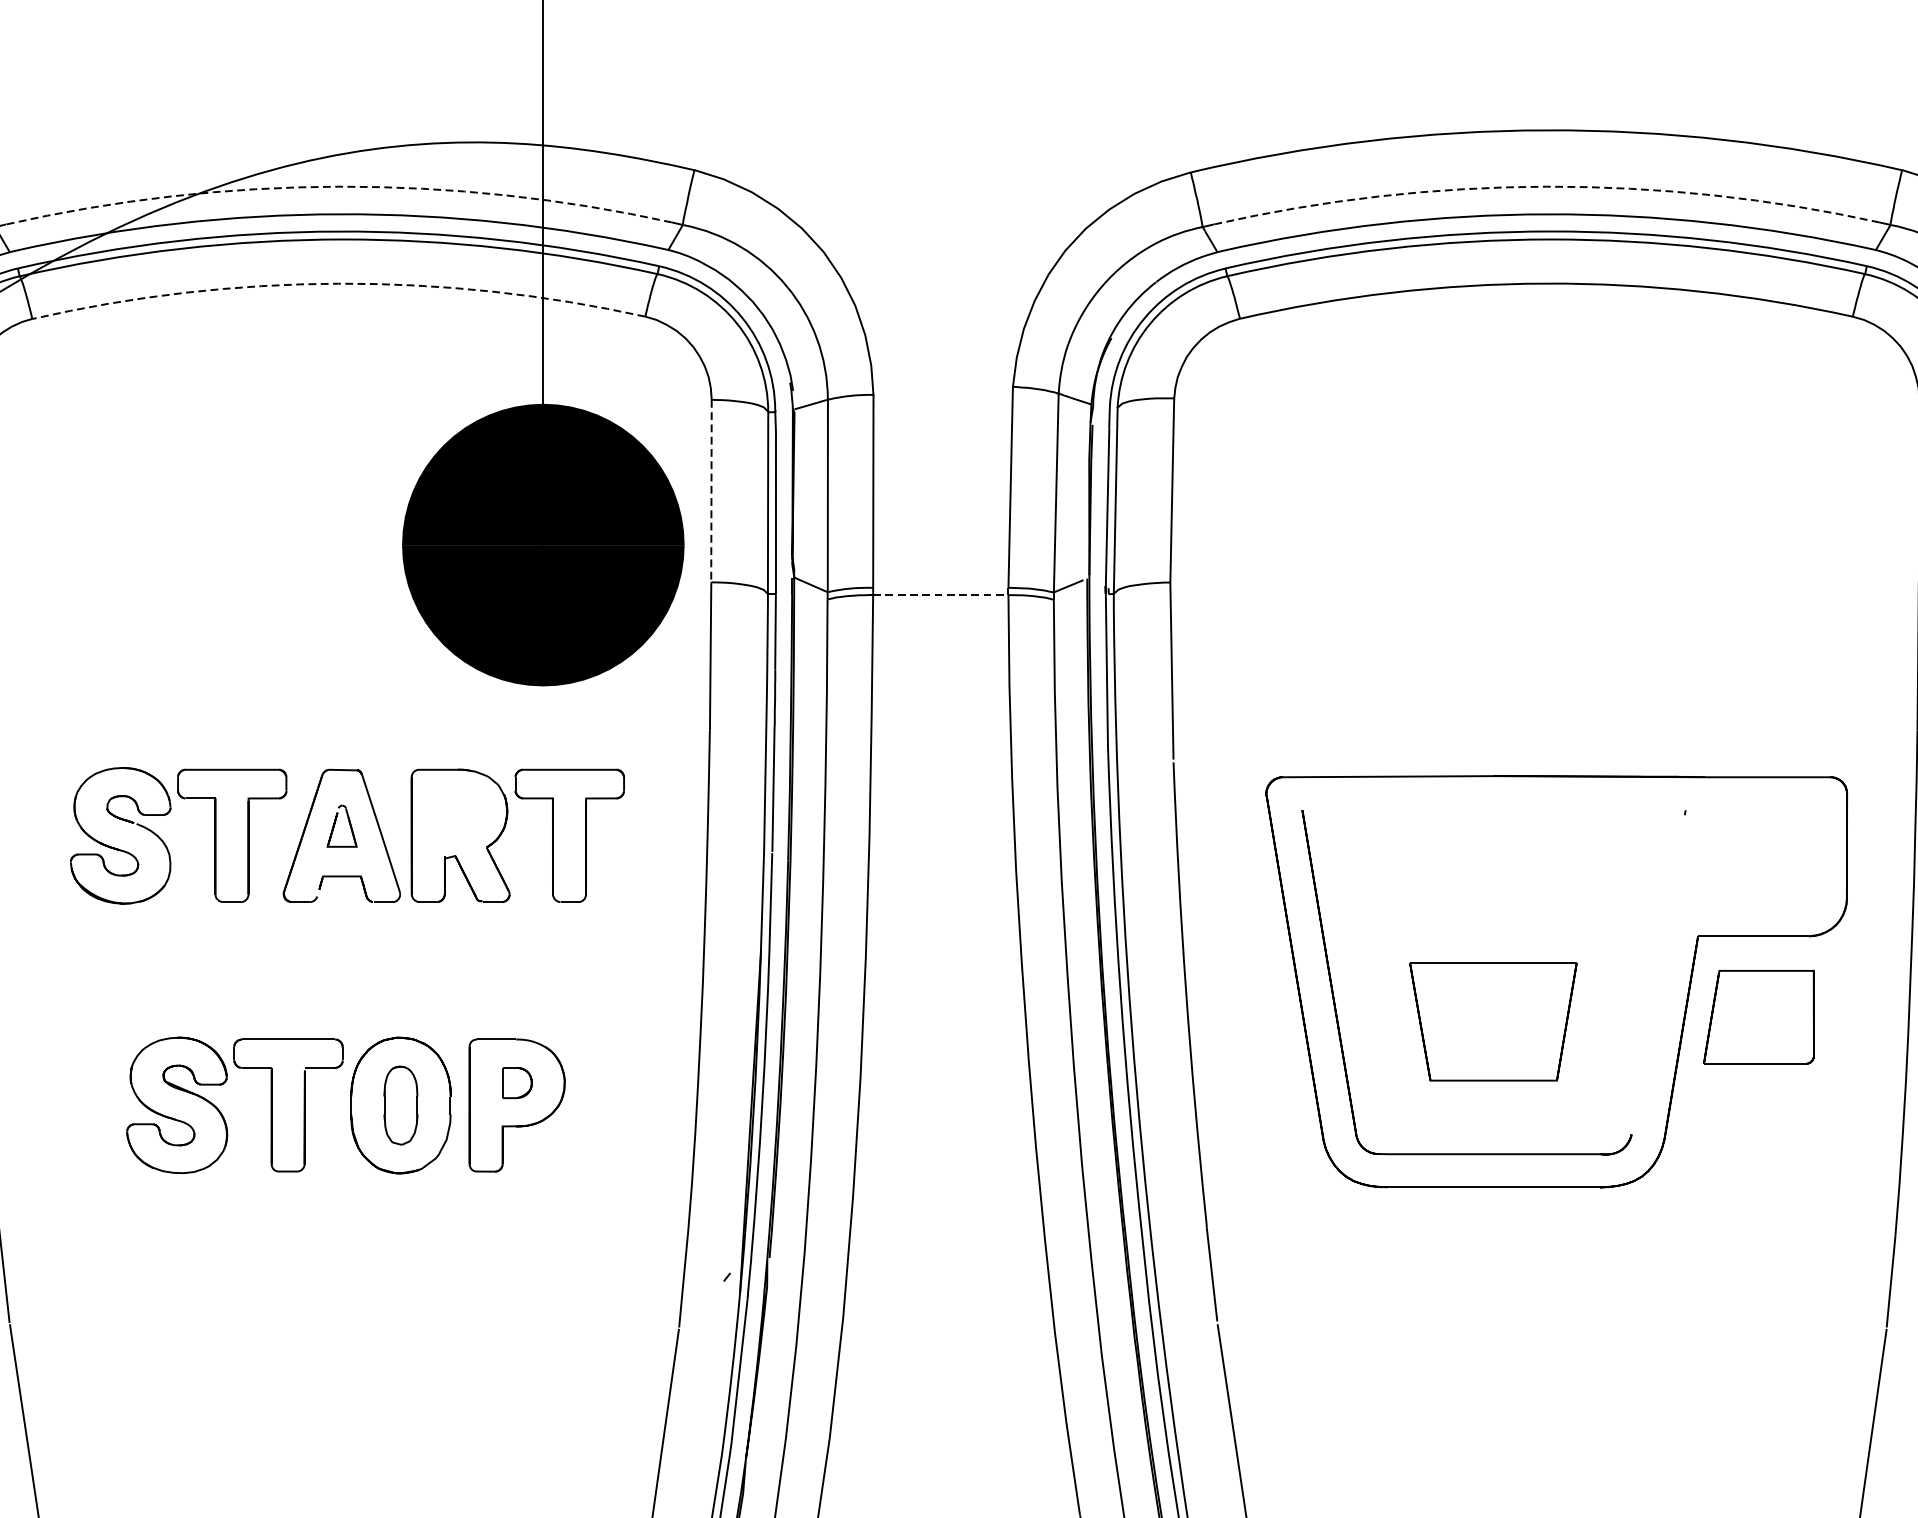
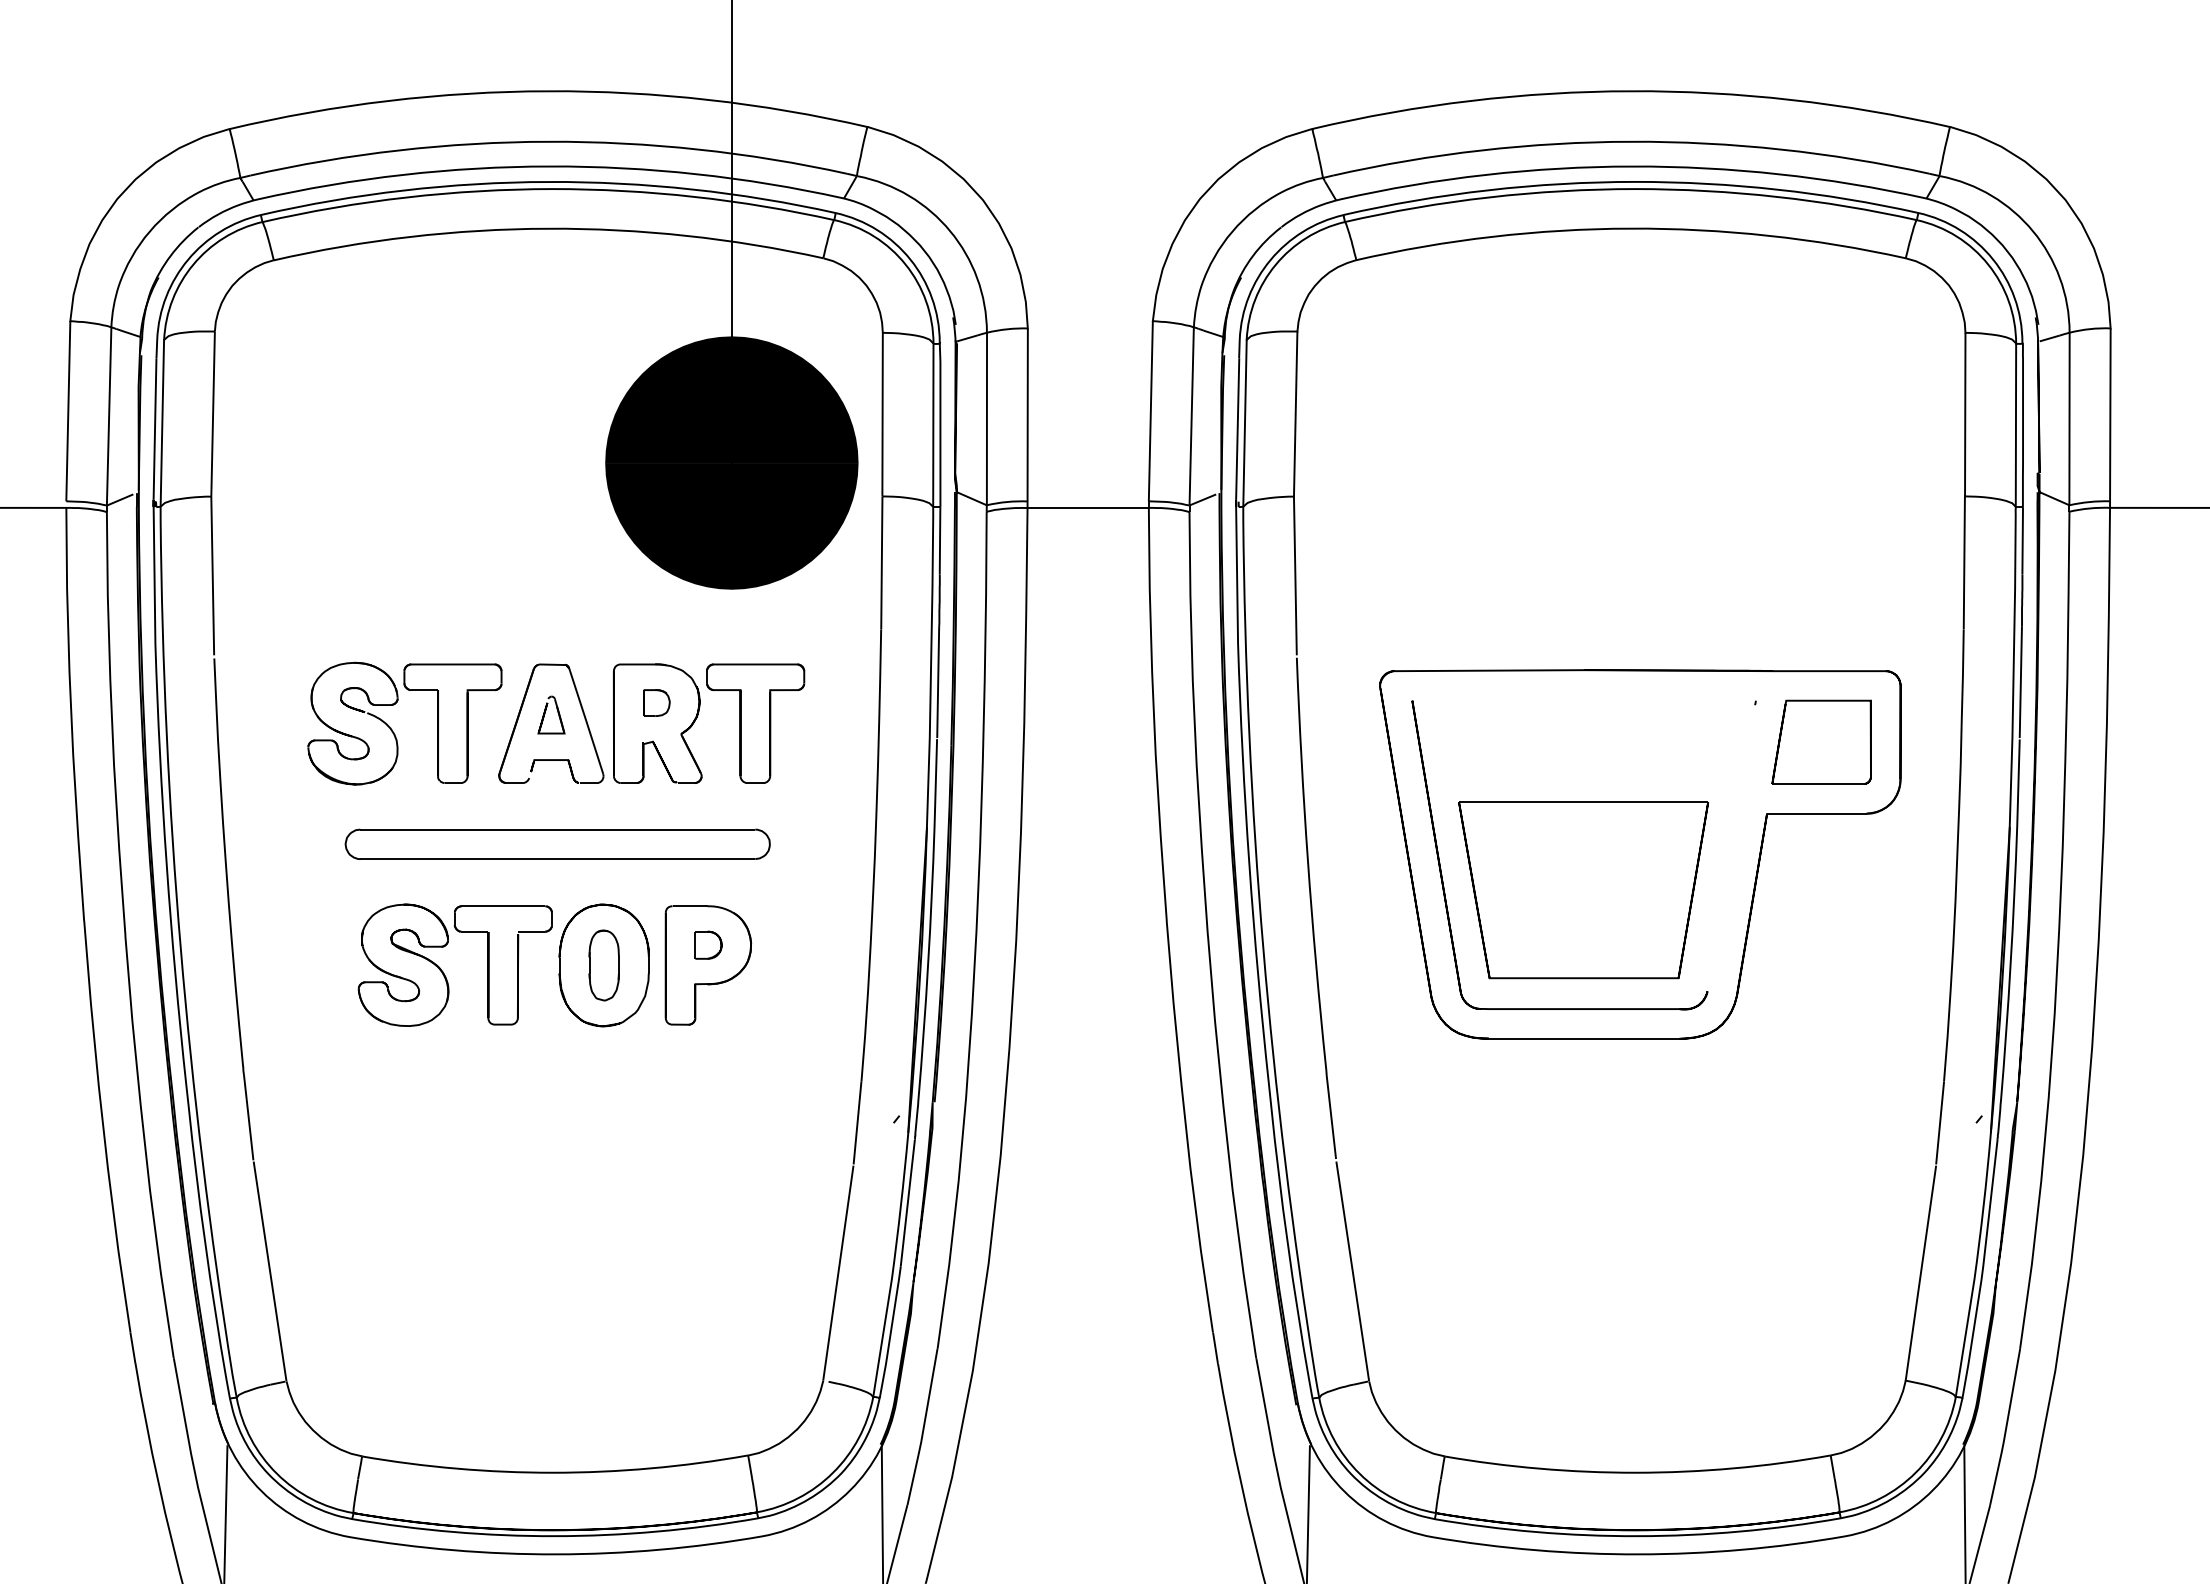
arc: (338, 186) -> (548, 141), dashed -> solid
arc: (1546, 186) -> (1631, 141), dashed -> solid
arc: (338, 283) -> (548, 228), dashed -> solid
line: (711, 490) -> (882, 414), dashed -> solid
line: (941, 594) -> (1088, 507), dashed -> solid
part: (459, 812) -> (656, 702), added
part: (348, 969) -> (557, 843), added
part: (1758, 1016) -> (1821, 741), moved
part: (1493, 1021) -> (1583, 890), size x1.67

